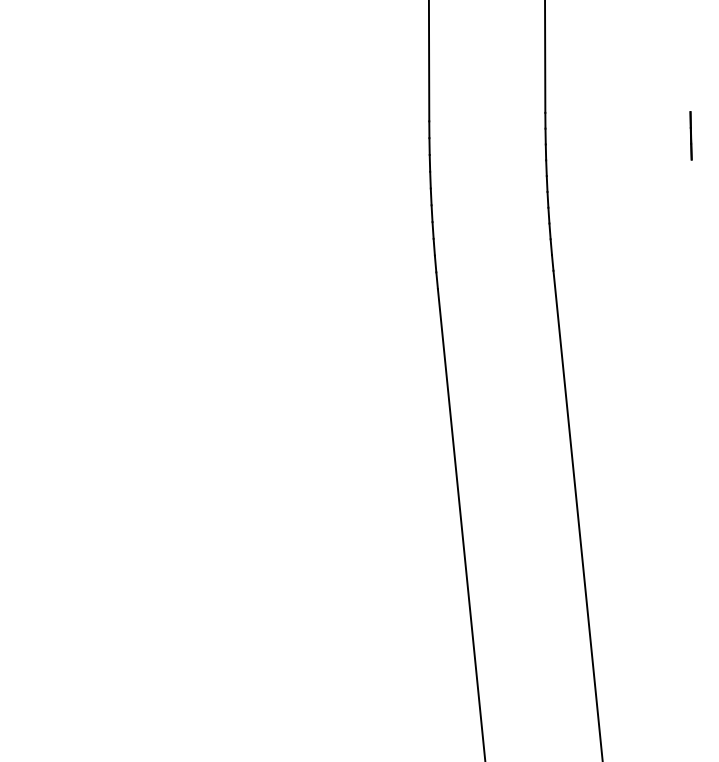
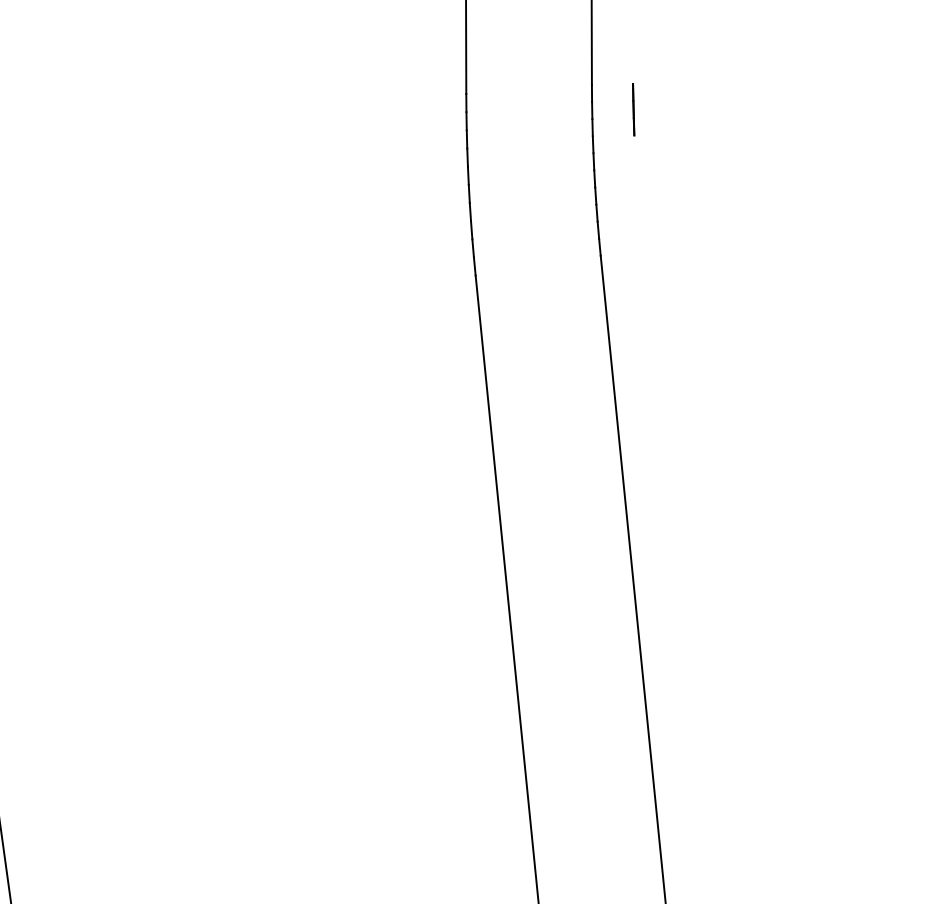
line: (690, 135) -> (633, 109), moved

